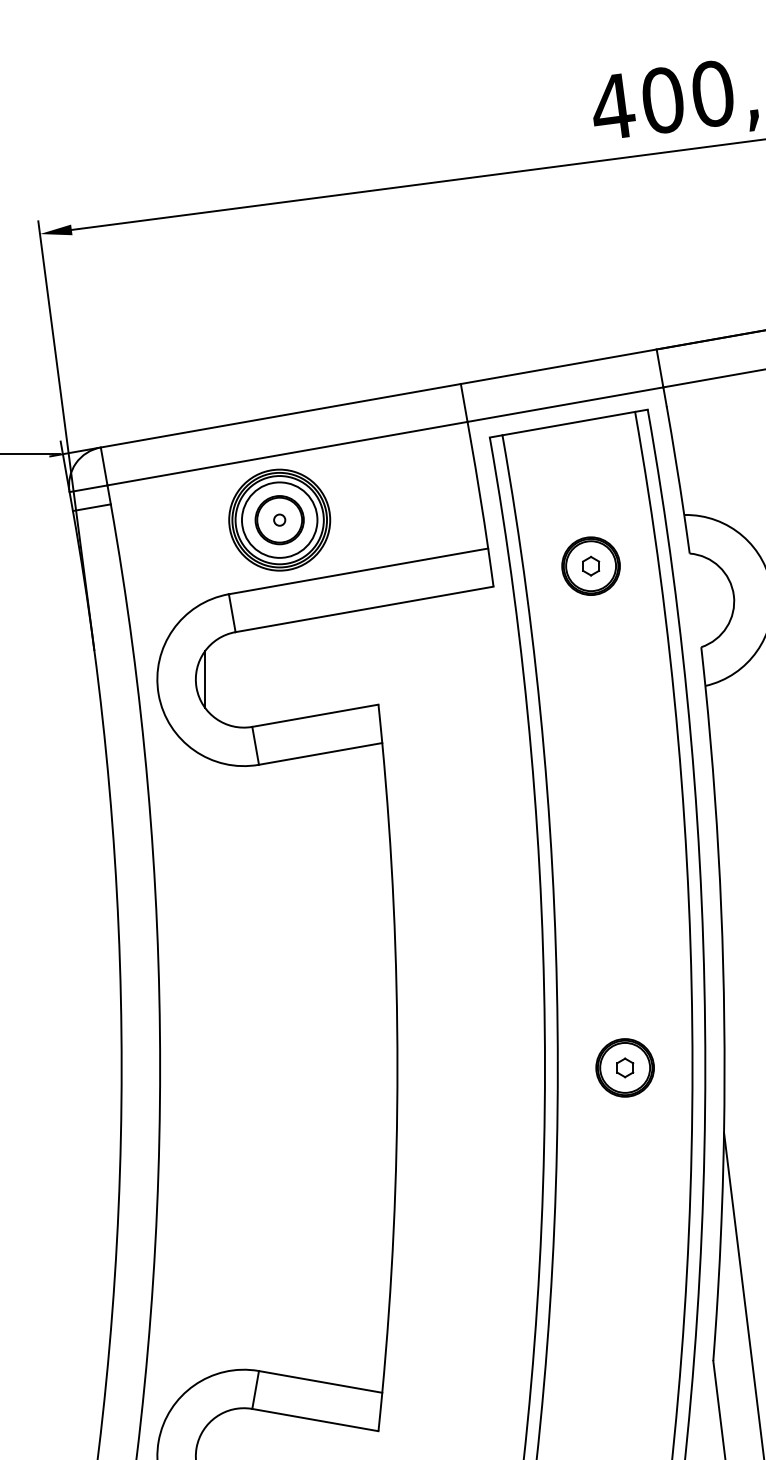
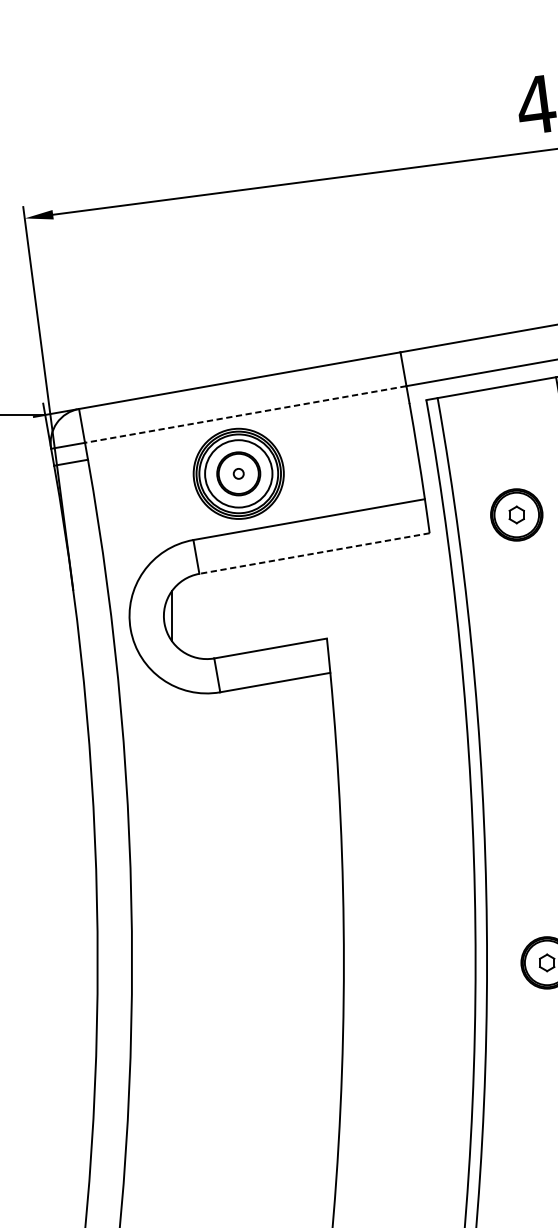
line: (287, 453) -> (245, 414), solid -> dashed
line: (364, 609) -> (314, 553), solid -> dashed

